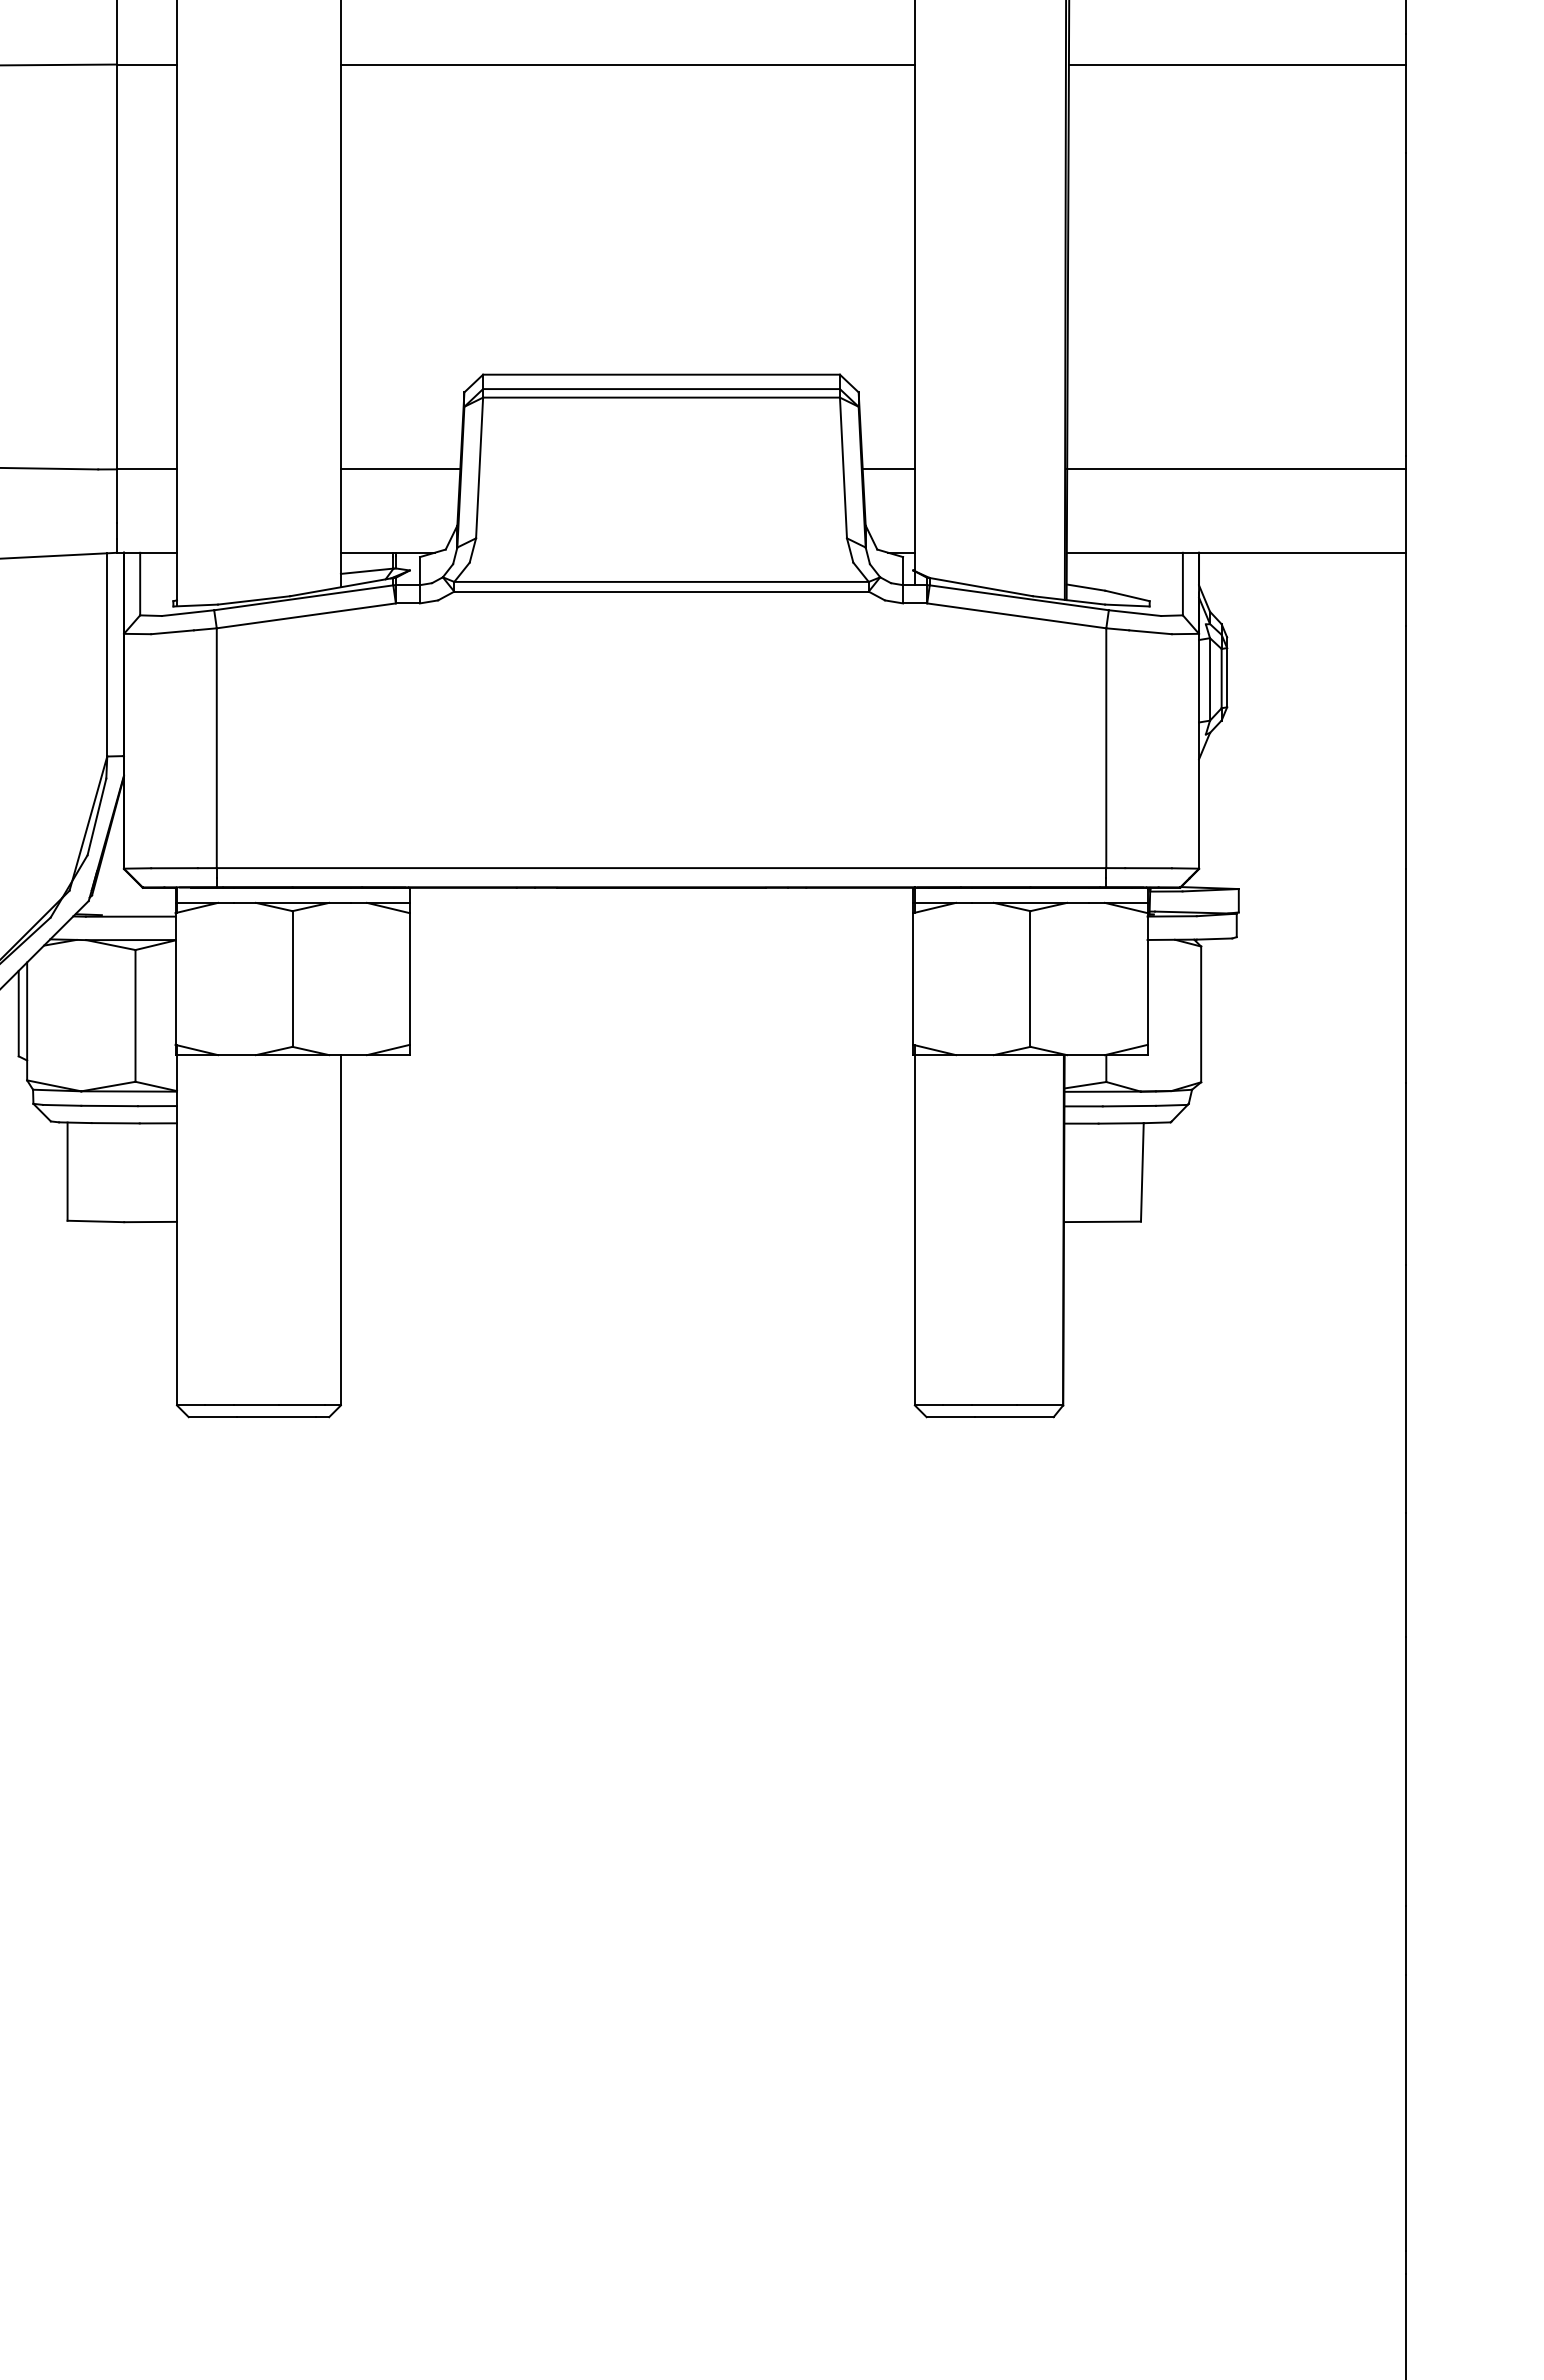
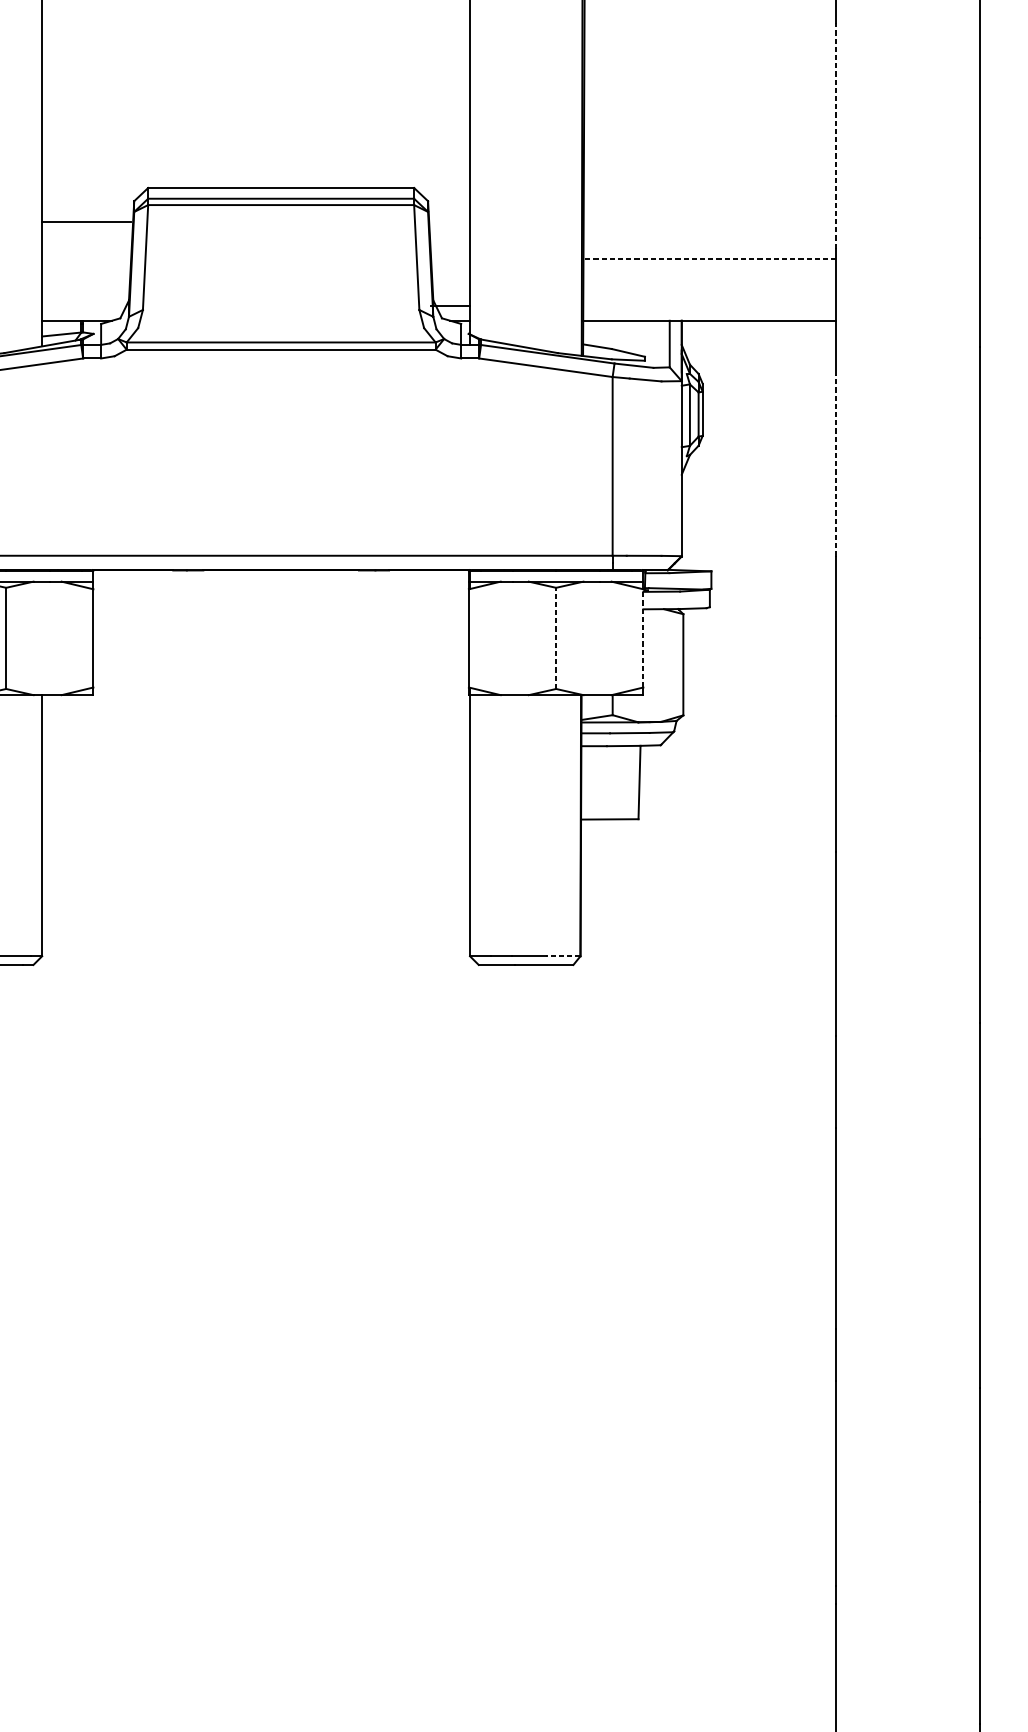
line: (1406, 304) -> (836, 135), solid -> dashed
line: (400, 469) -> (86, 222), moved
line: (888, 469) -> (450, 305), moved
line: (1236, 469) -> (709, 258), solid -> dashed
line: (1406, 747) -> (836, 465), solid -> dashed
line: (1030, 979) -> (556, 638), solid -> dashed
line: (1147, 979) -> (643, 638), solid -> dashed
line: (1040, 1405) -> (563, 956), solid -> dashed

